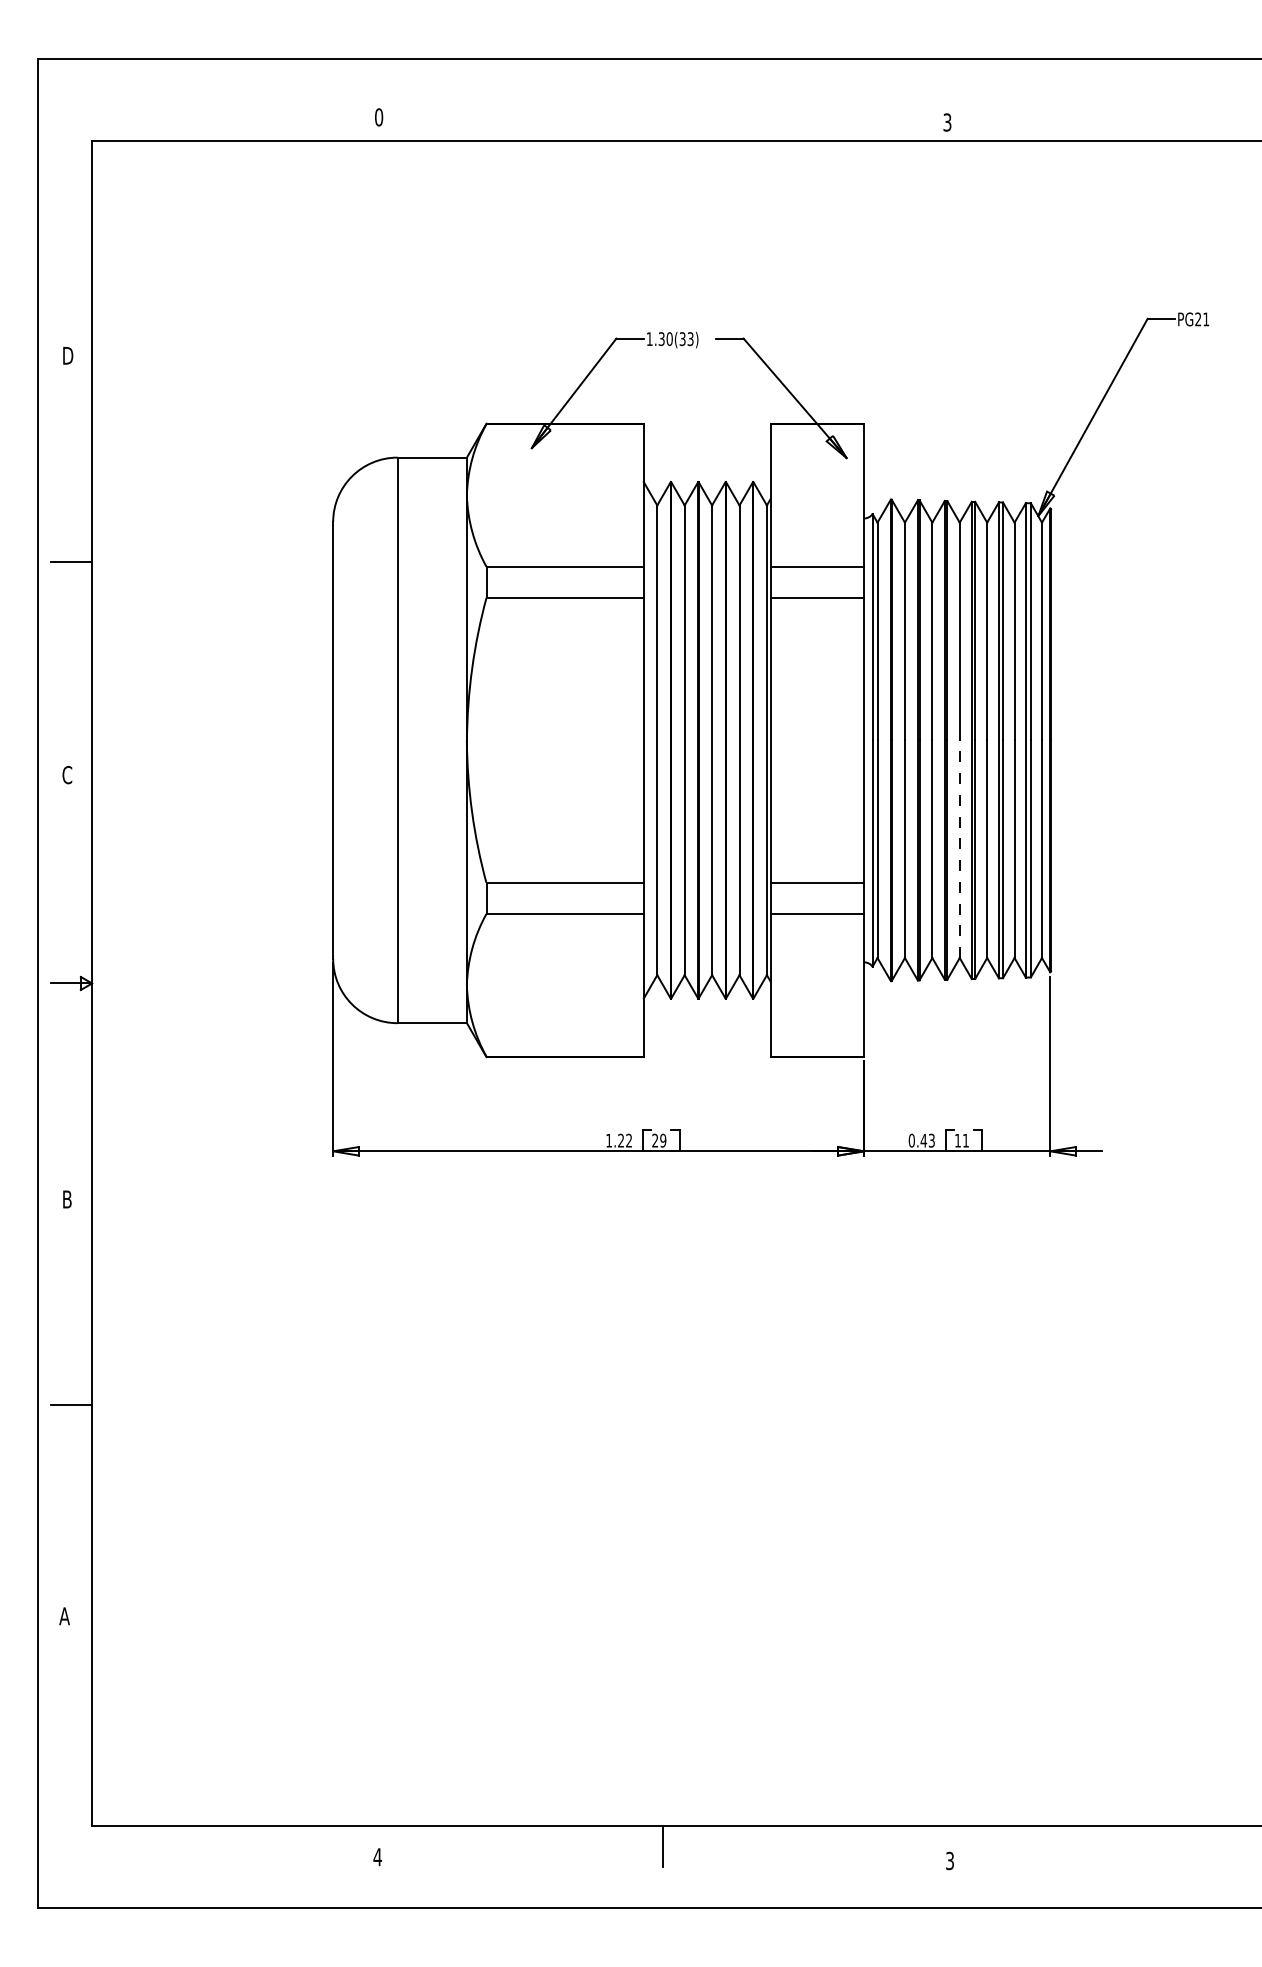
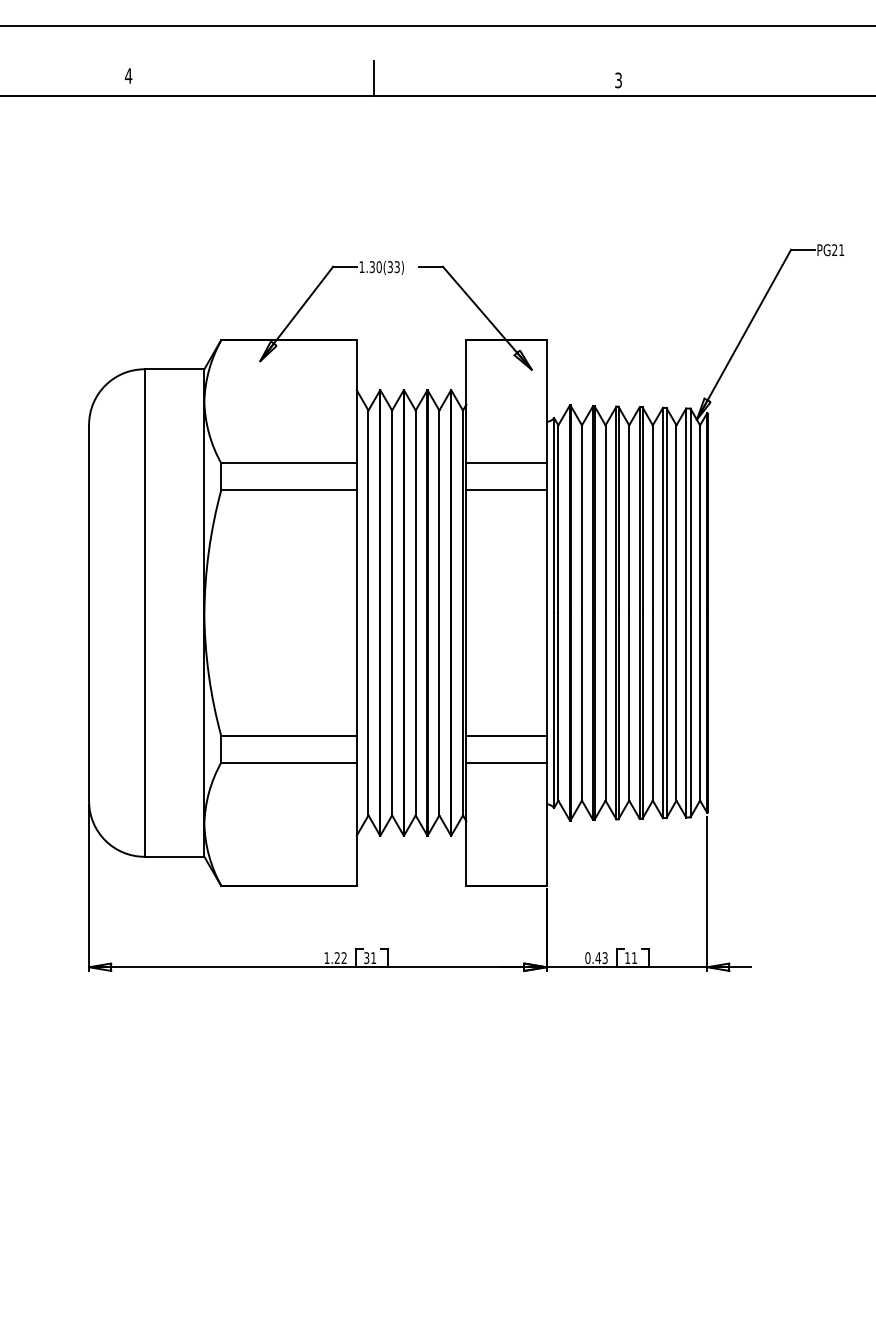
text: (378, 117) -> (128, 76), 0 -> 4
line: (663, 119) -> (373, 77), added
line: (959, 849) -> (628, 707), dashed -> solid
text: (659, 1140) -> (370, 957), 29 -> 31

